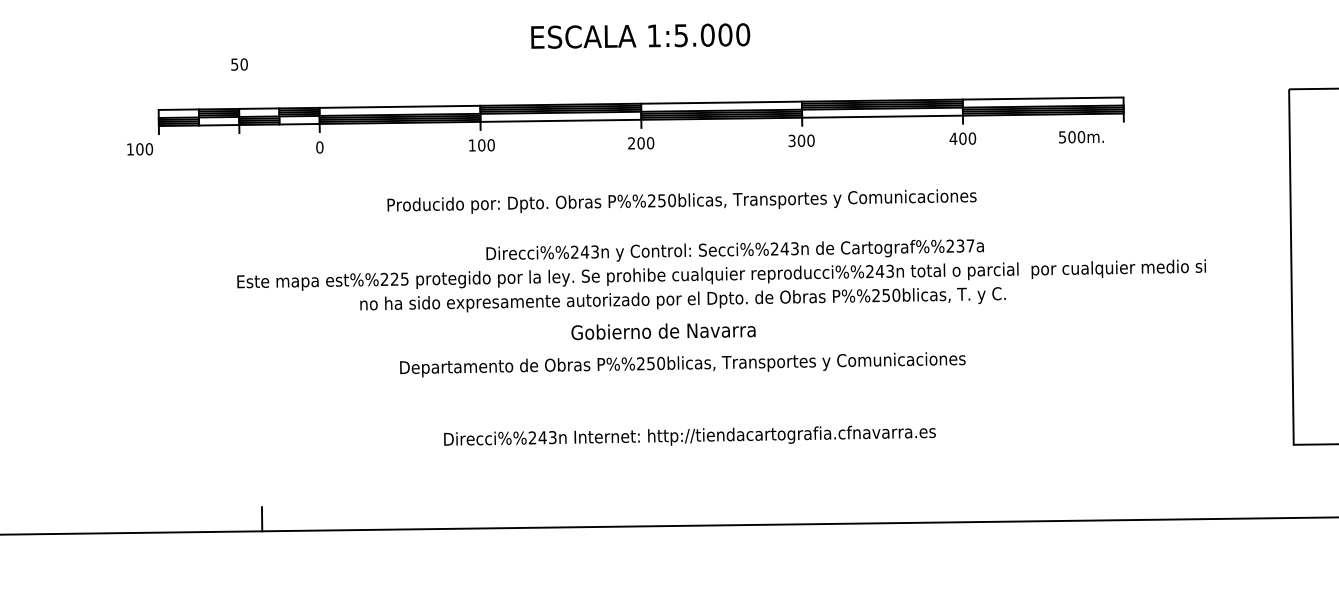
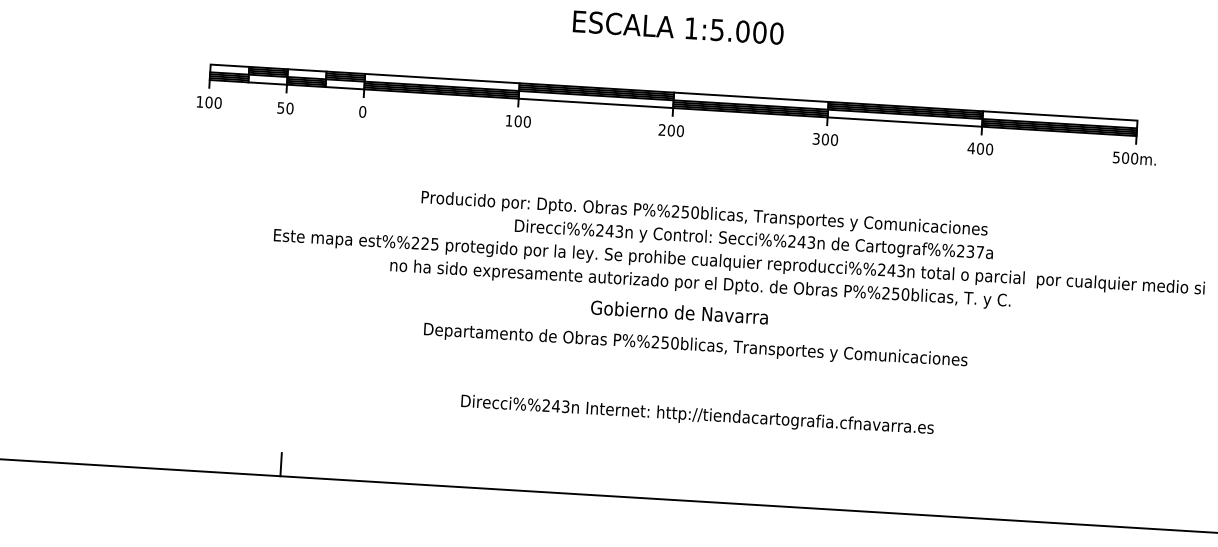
text: (239, 64) -> (285, 108), moved
text: (1081, 136) -> (1134, 158), moved
text: (140, 149) -> (209, 102), moved
text: (681, 201) -> (704, 214), moved

